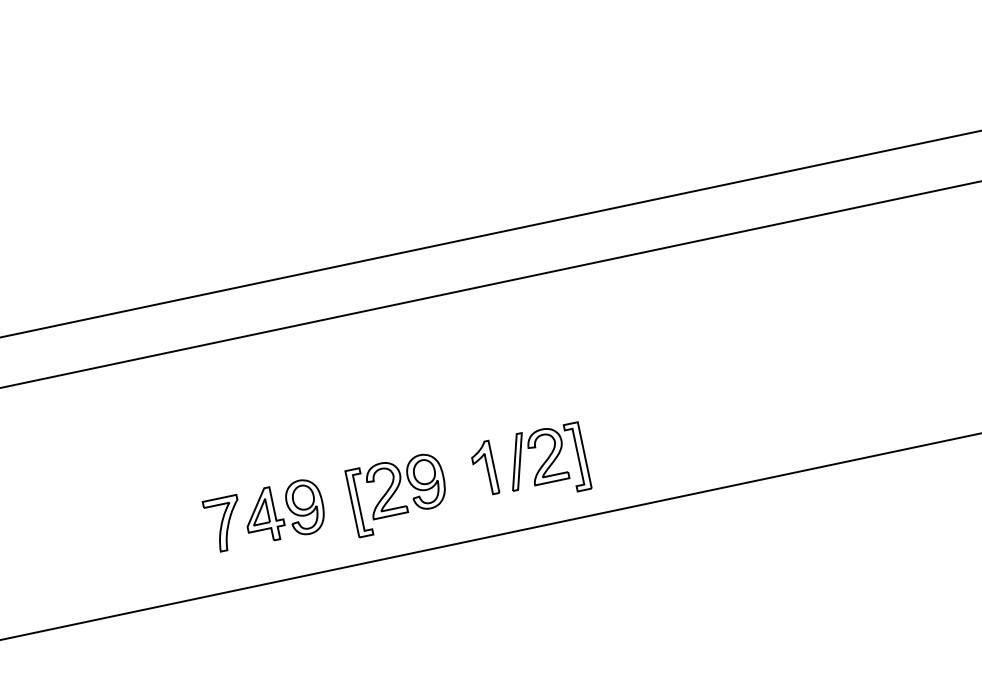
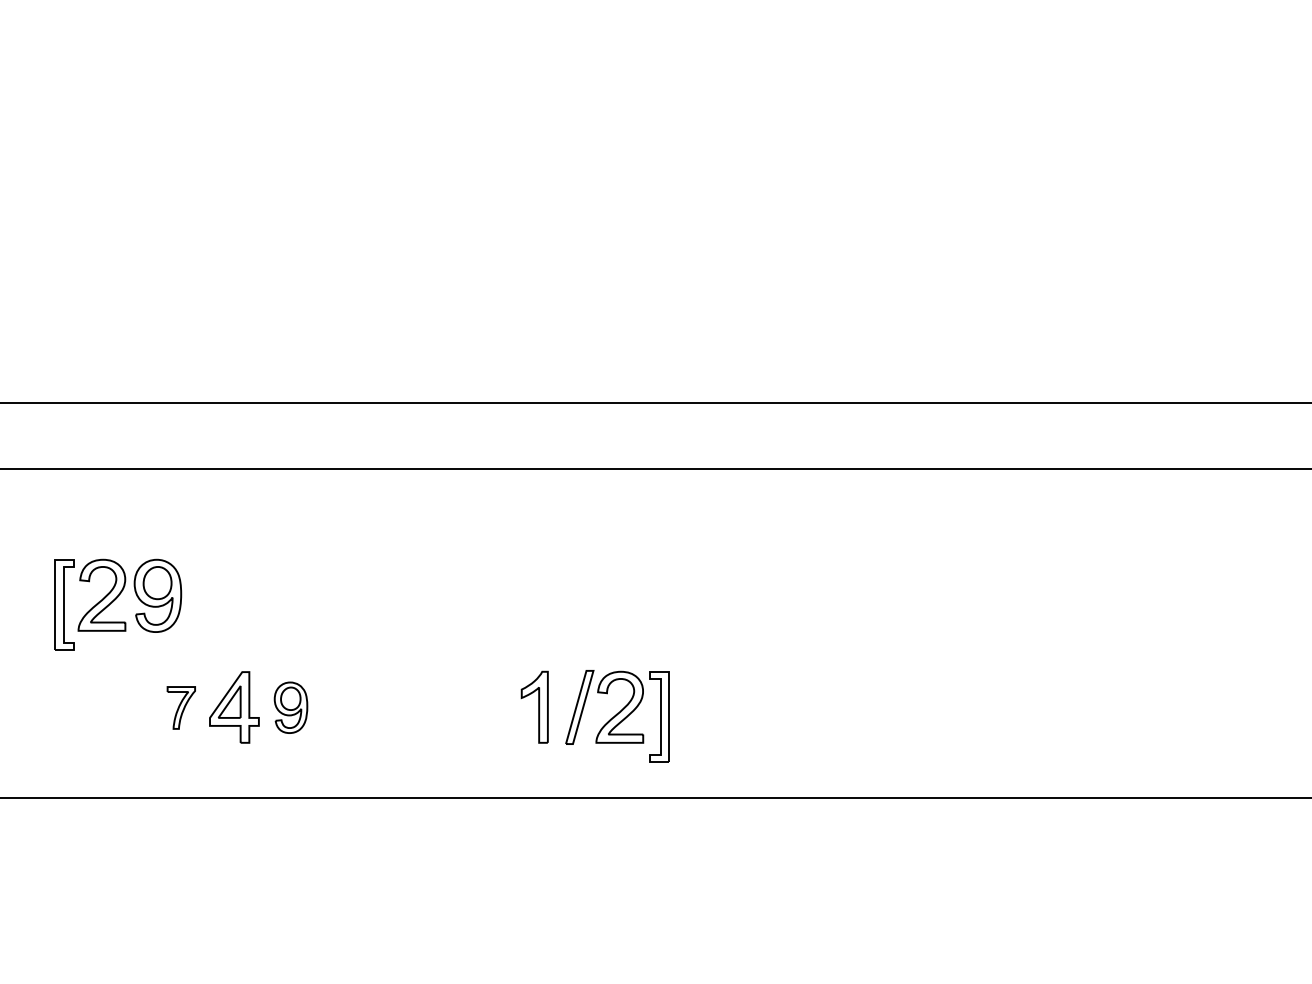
part: (398, 493) -> (118, 604), moved
part: (305, 506) -> (290, 707), size x0.7
part: (225, 523) -> (181, 707), size x0.6

